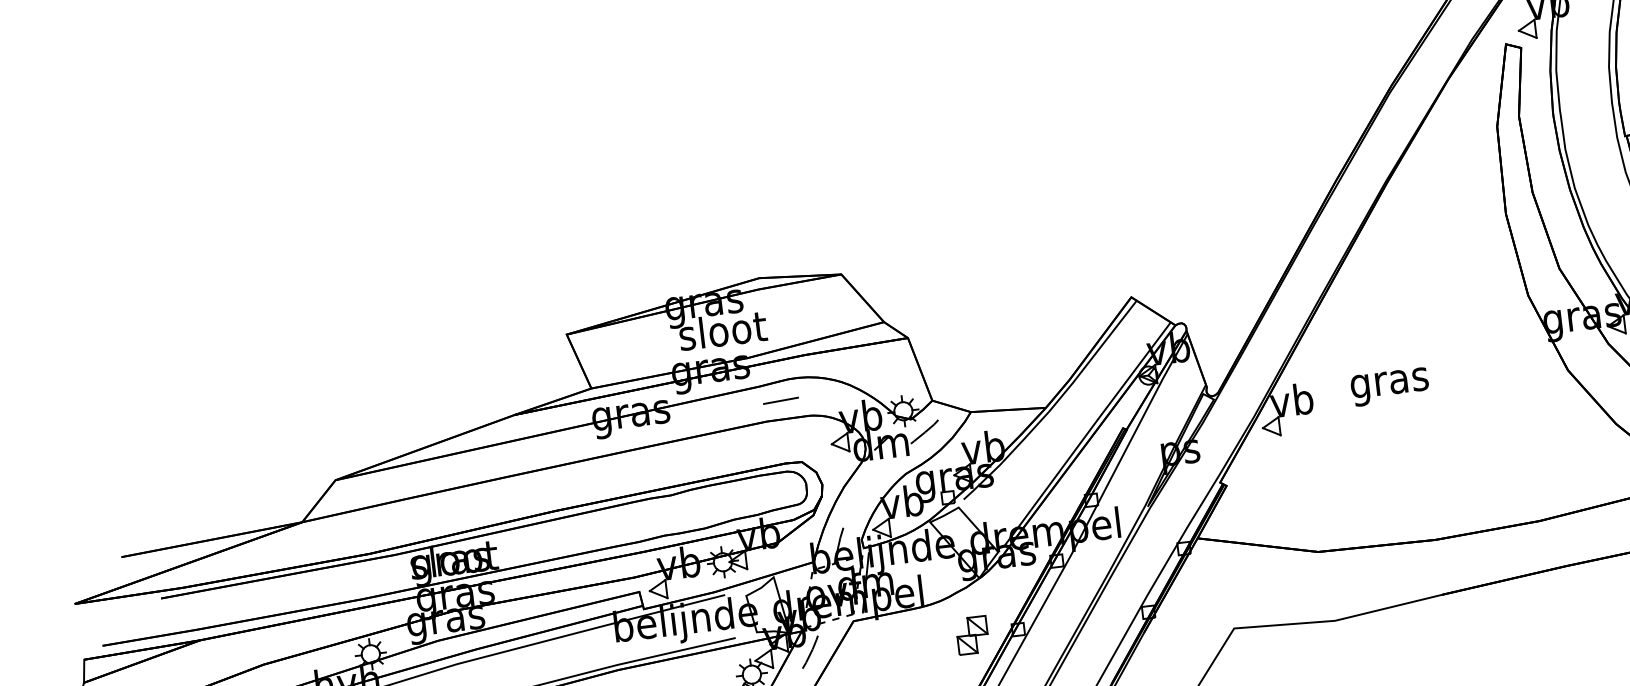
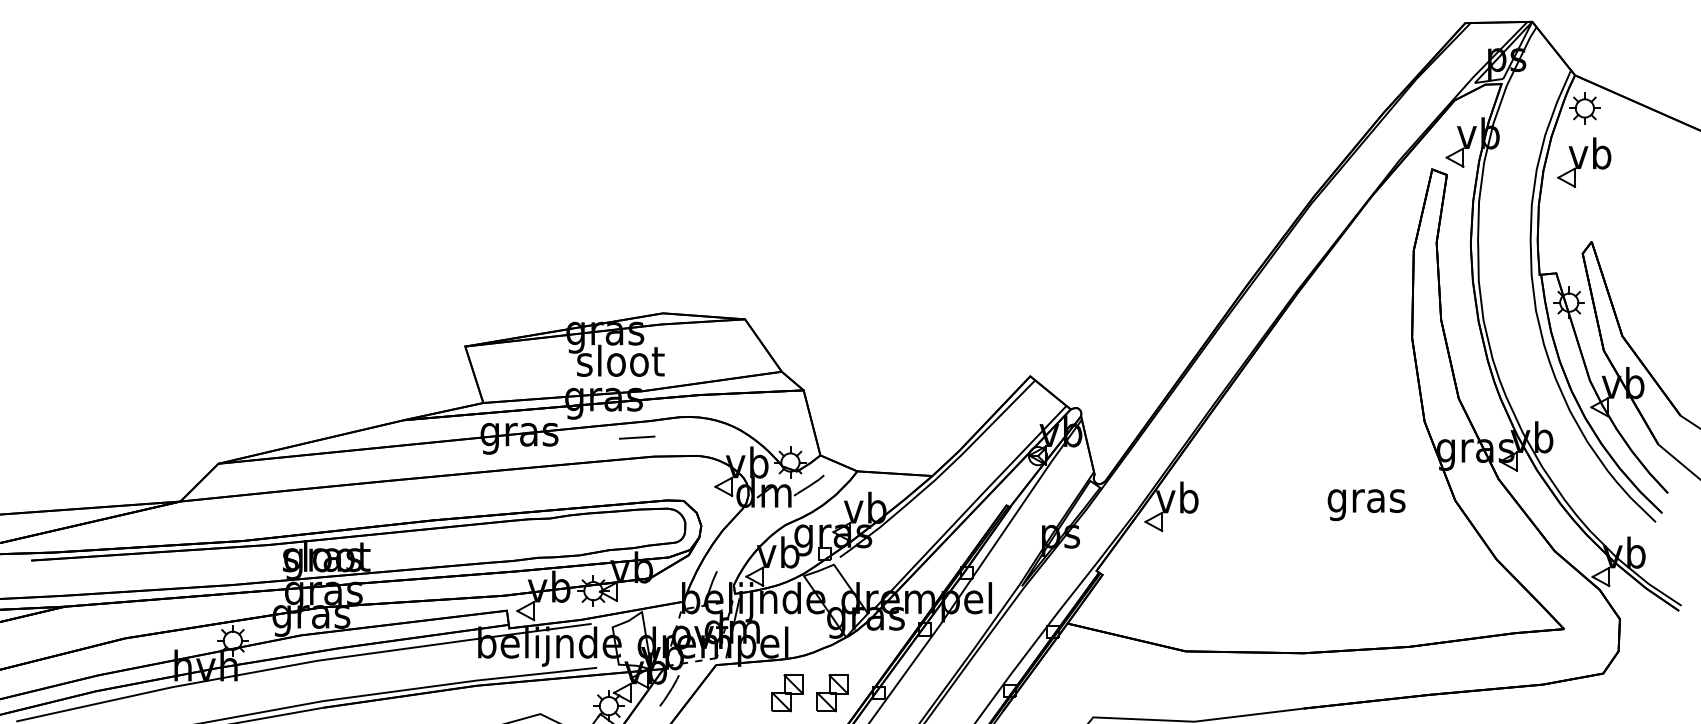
text: (1390, 387) -> (1366, 505), moved
line: (781, 400) -> (637, 437), moved
part: (927, 640) -> (787, 693), added

